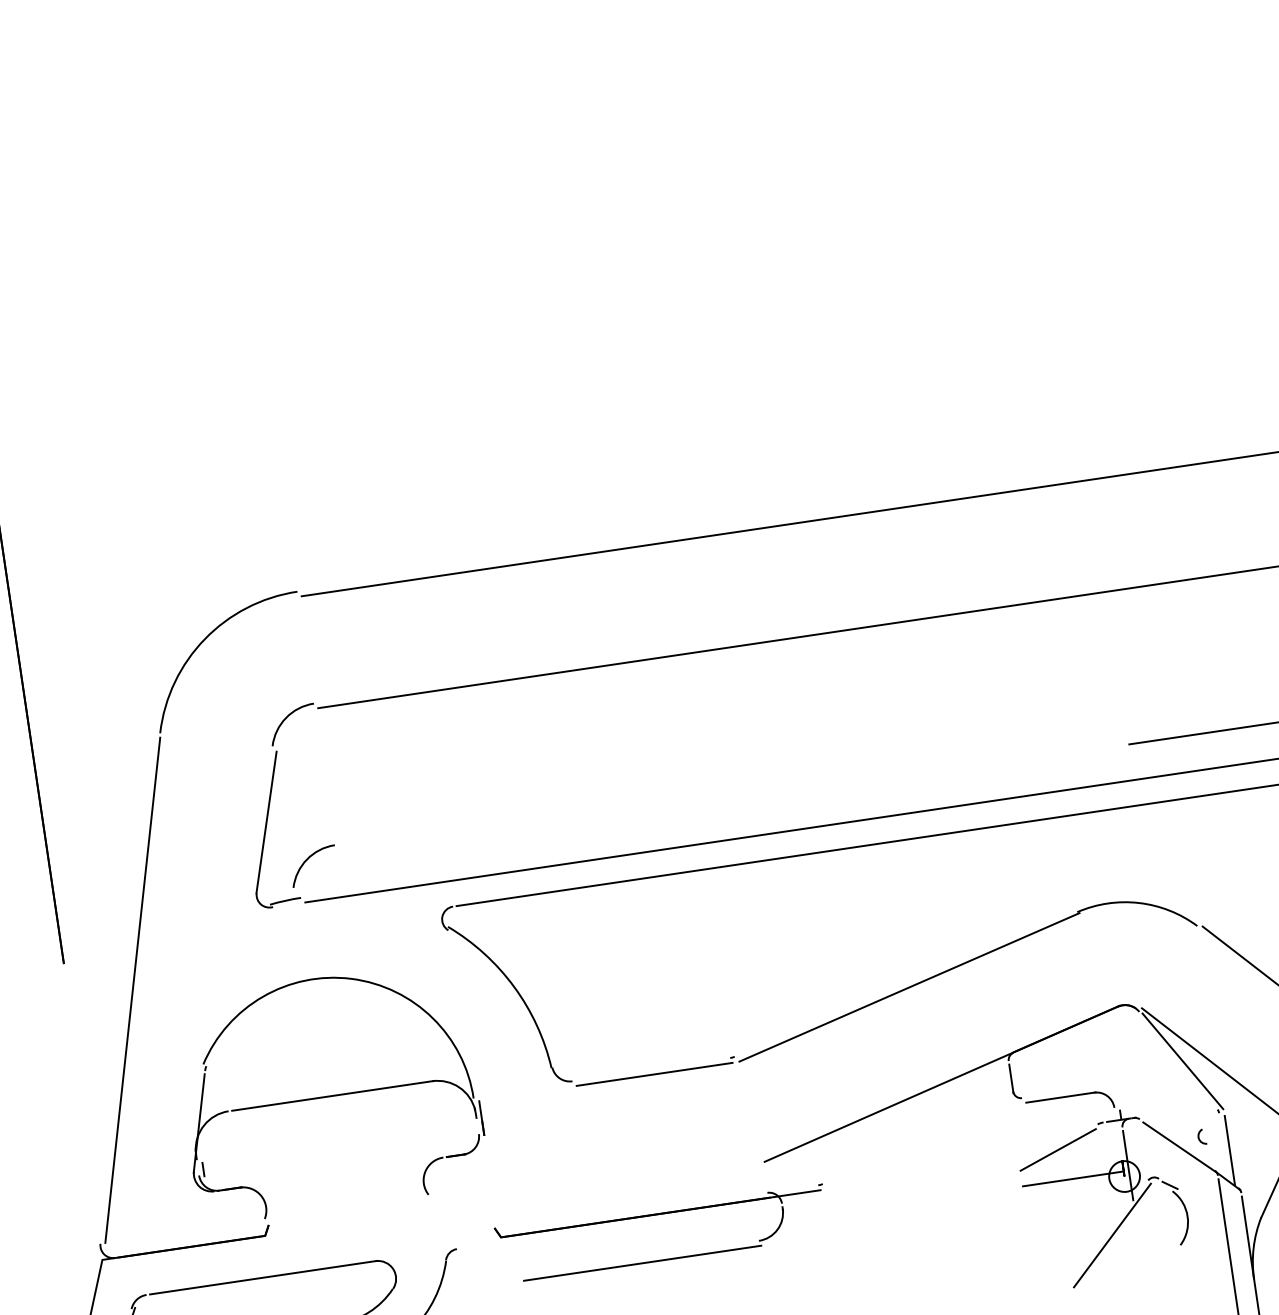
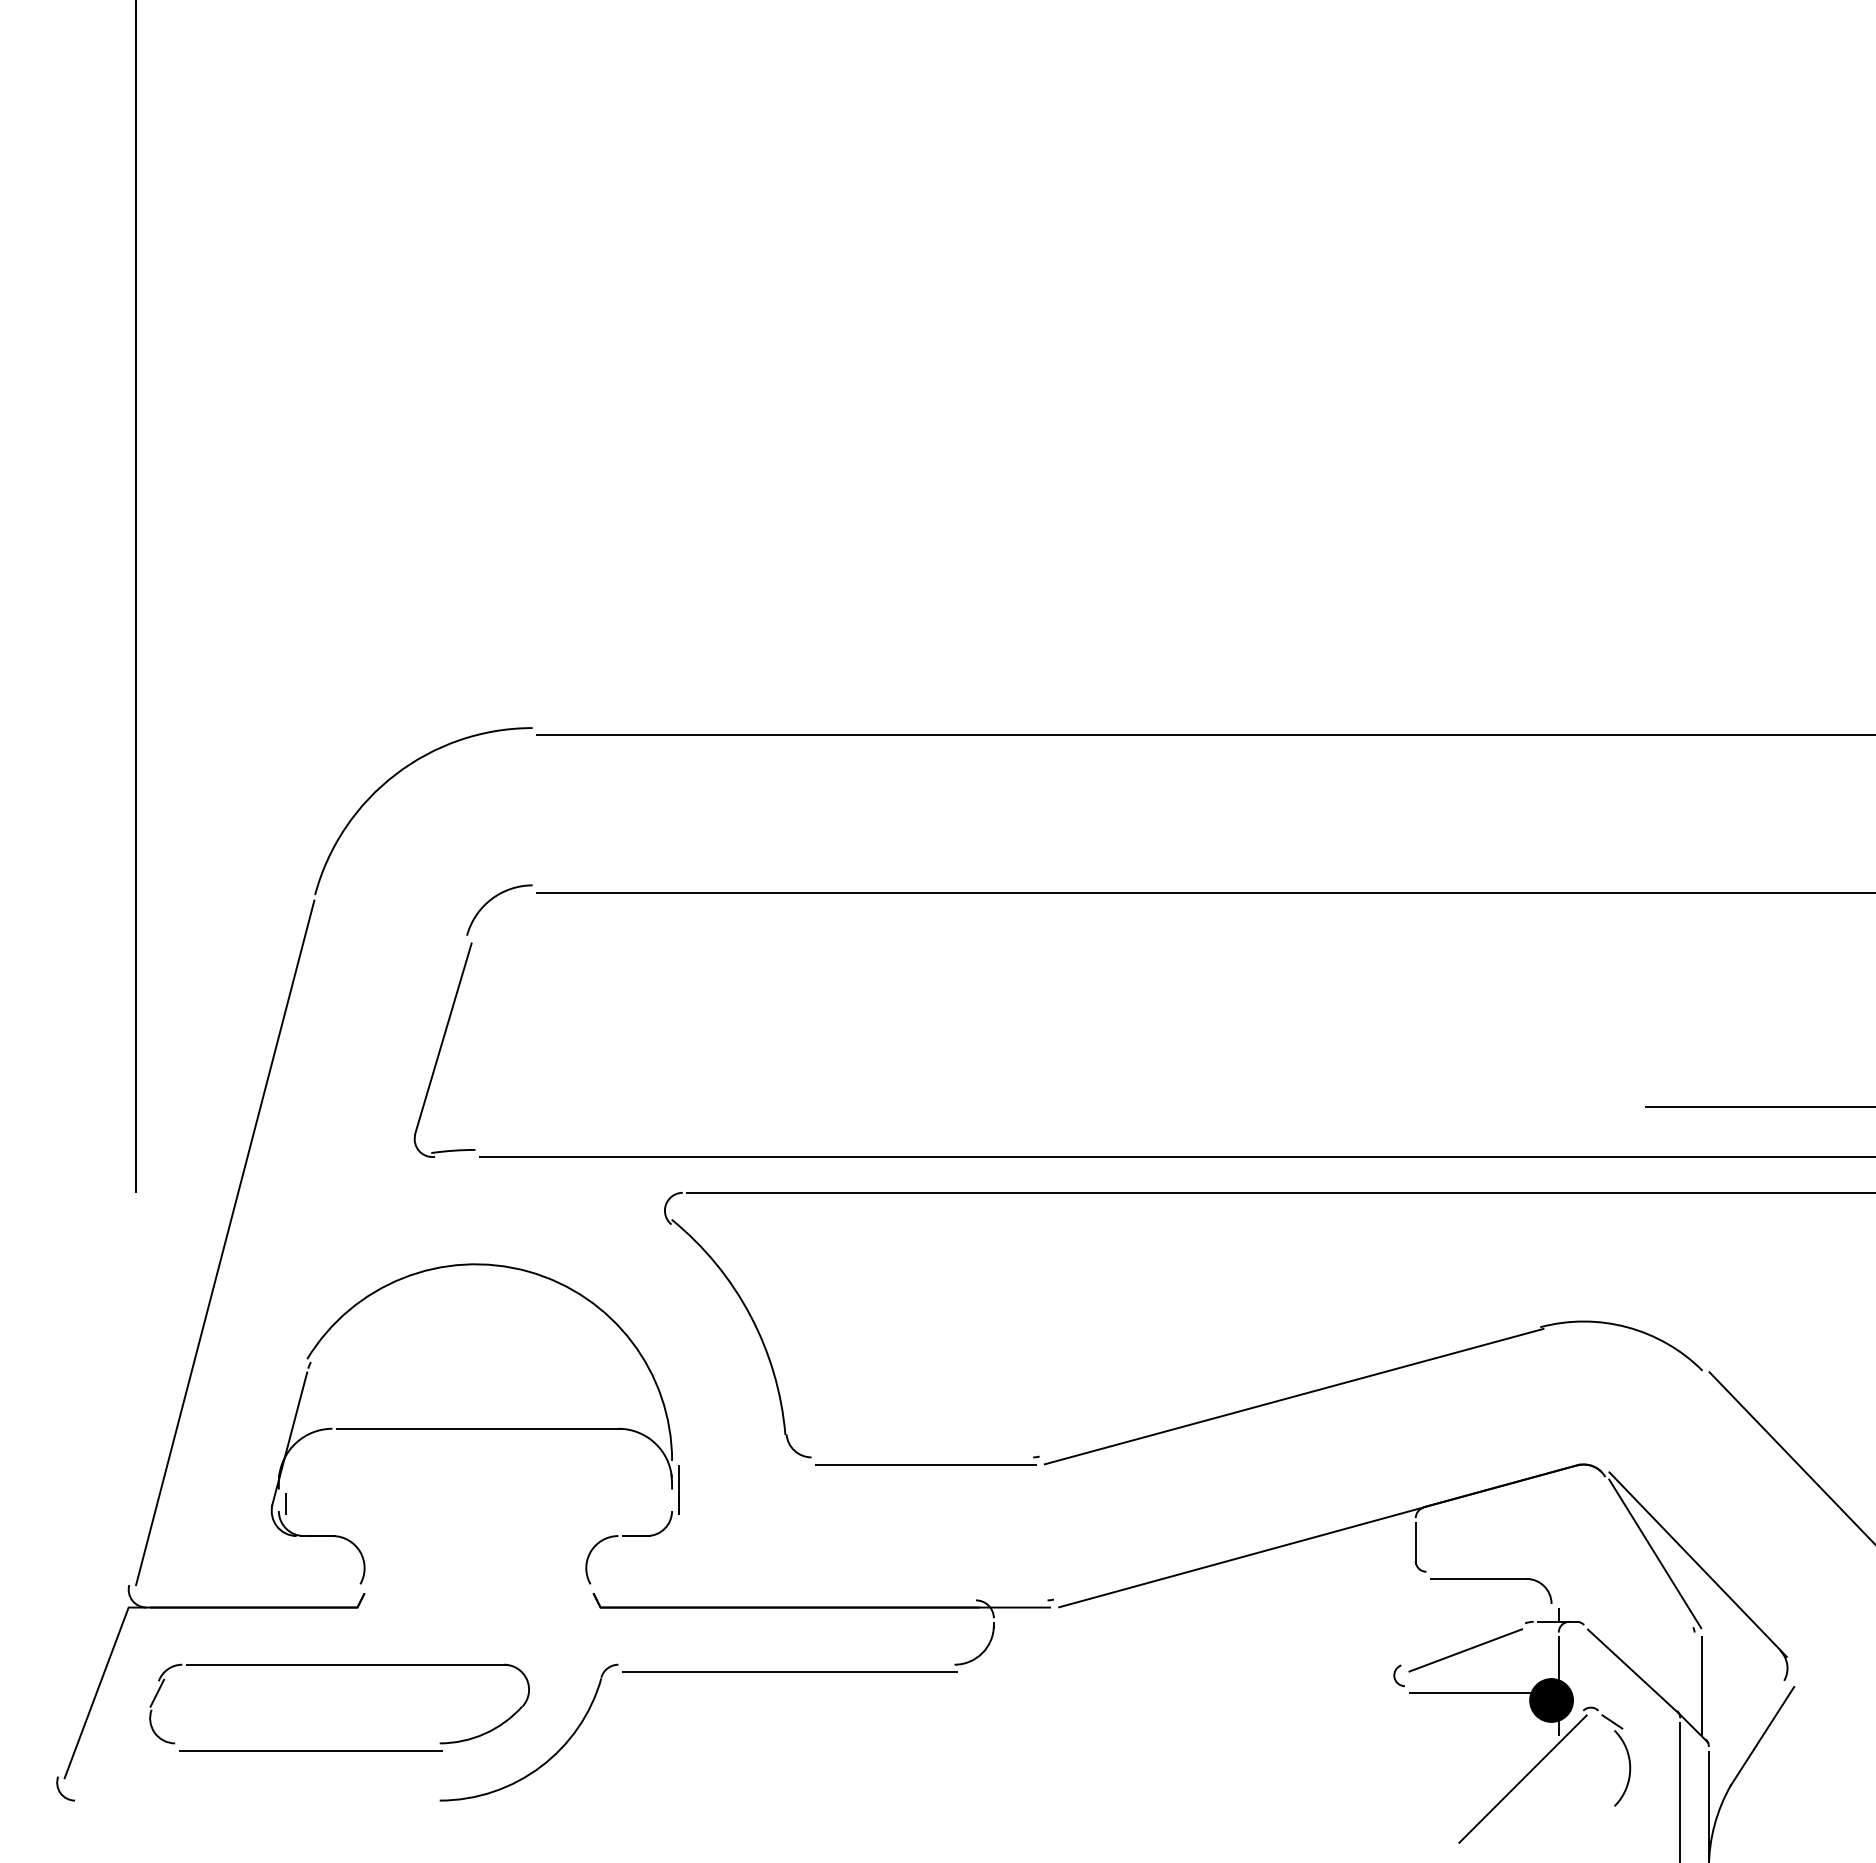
curve: (307, 860) -> (491, 1099), removed
curve: (1199, 1137) -> (1395, 1675), moved
fill: (1124, 1176) -> (1551, 1700), added
part: (659, 1214) -> (822, 1608), moved

